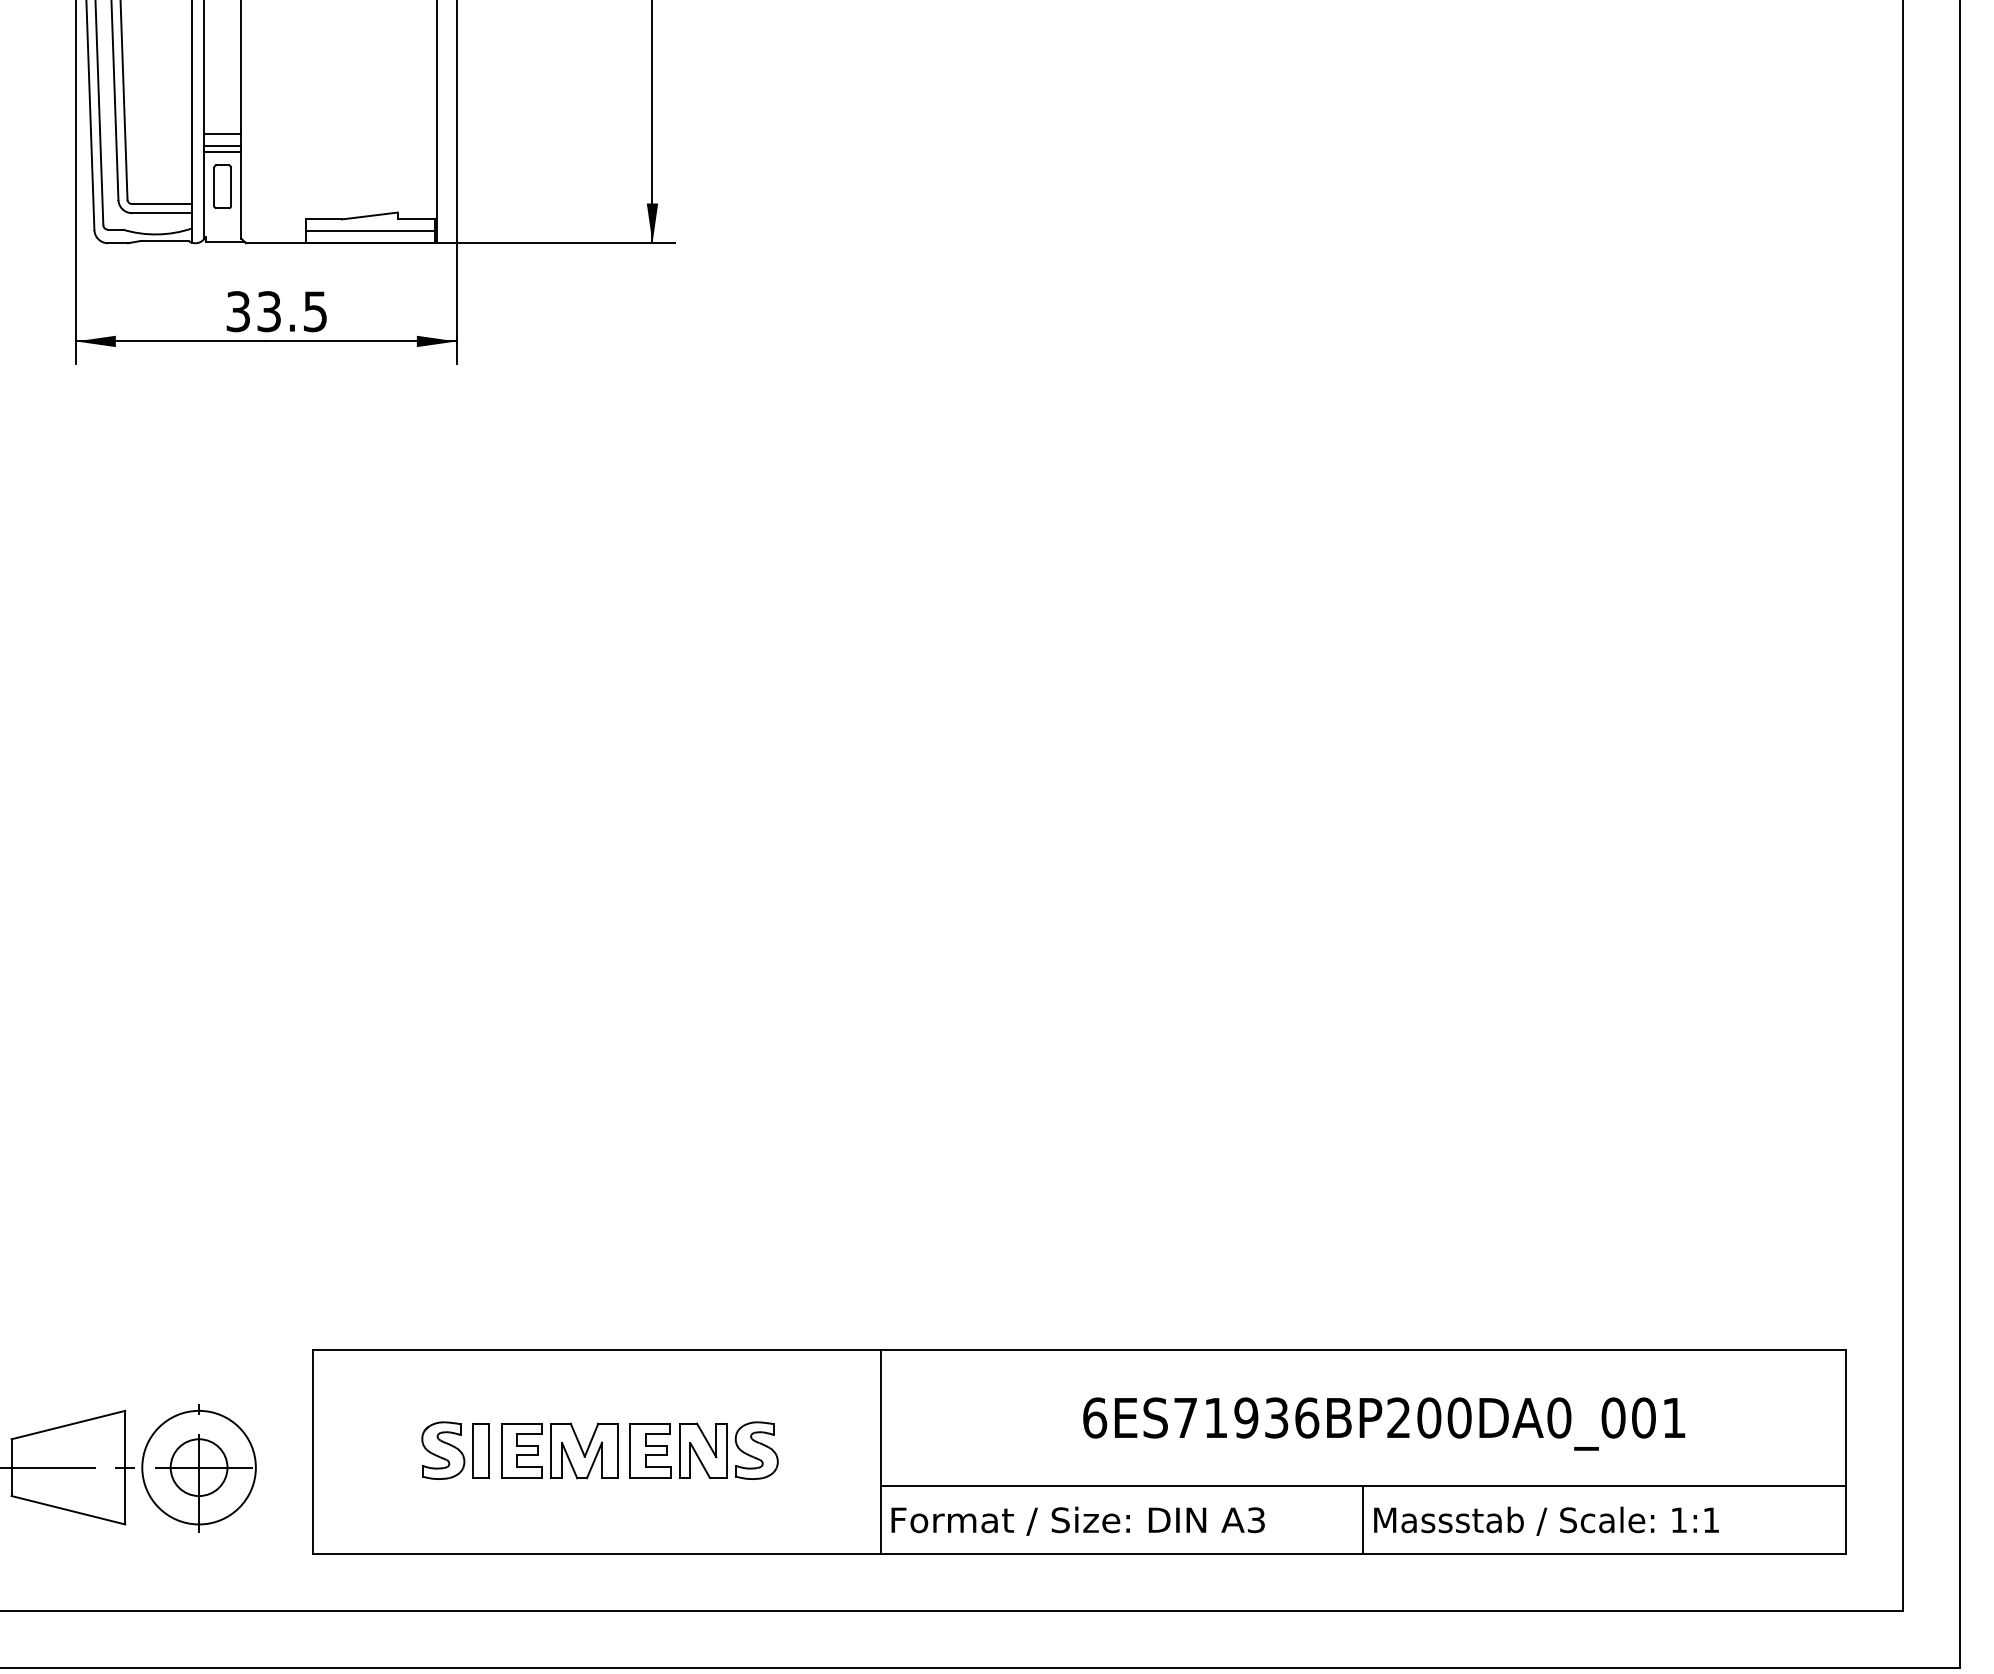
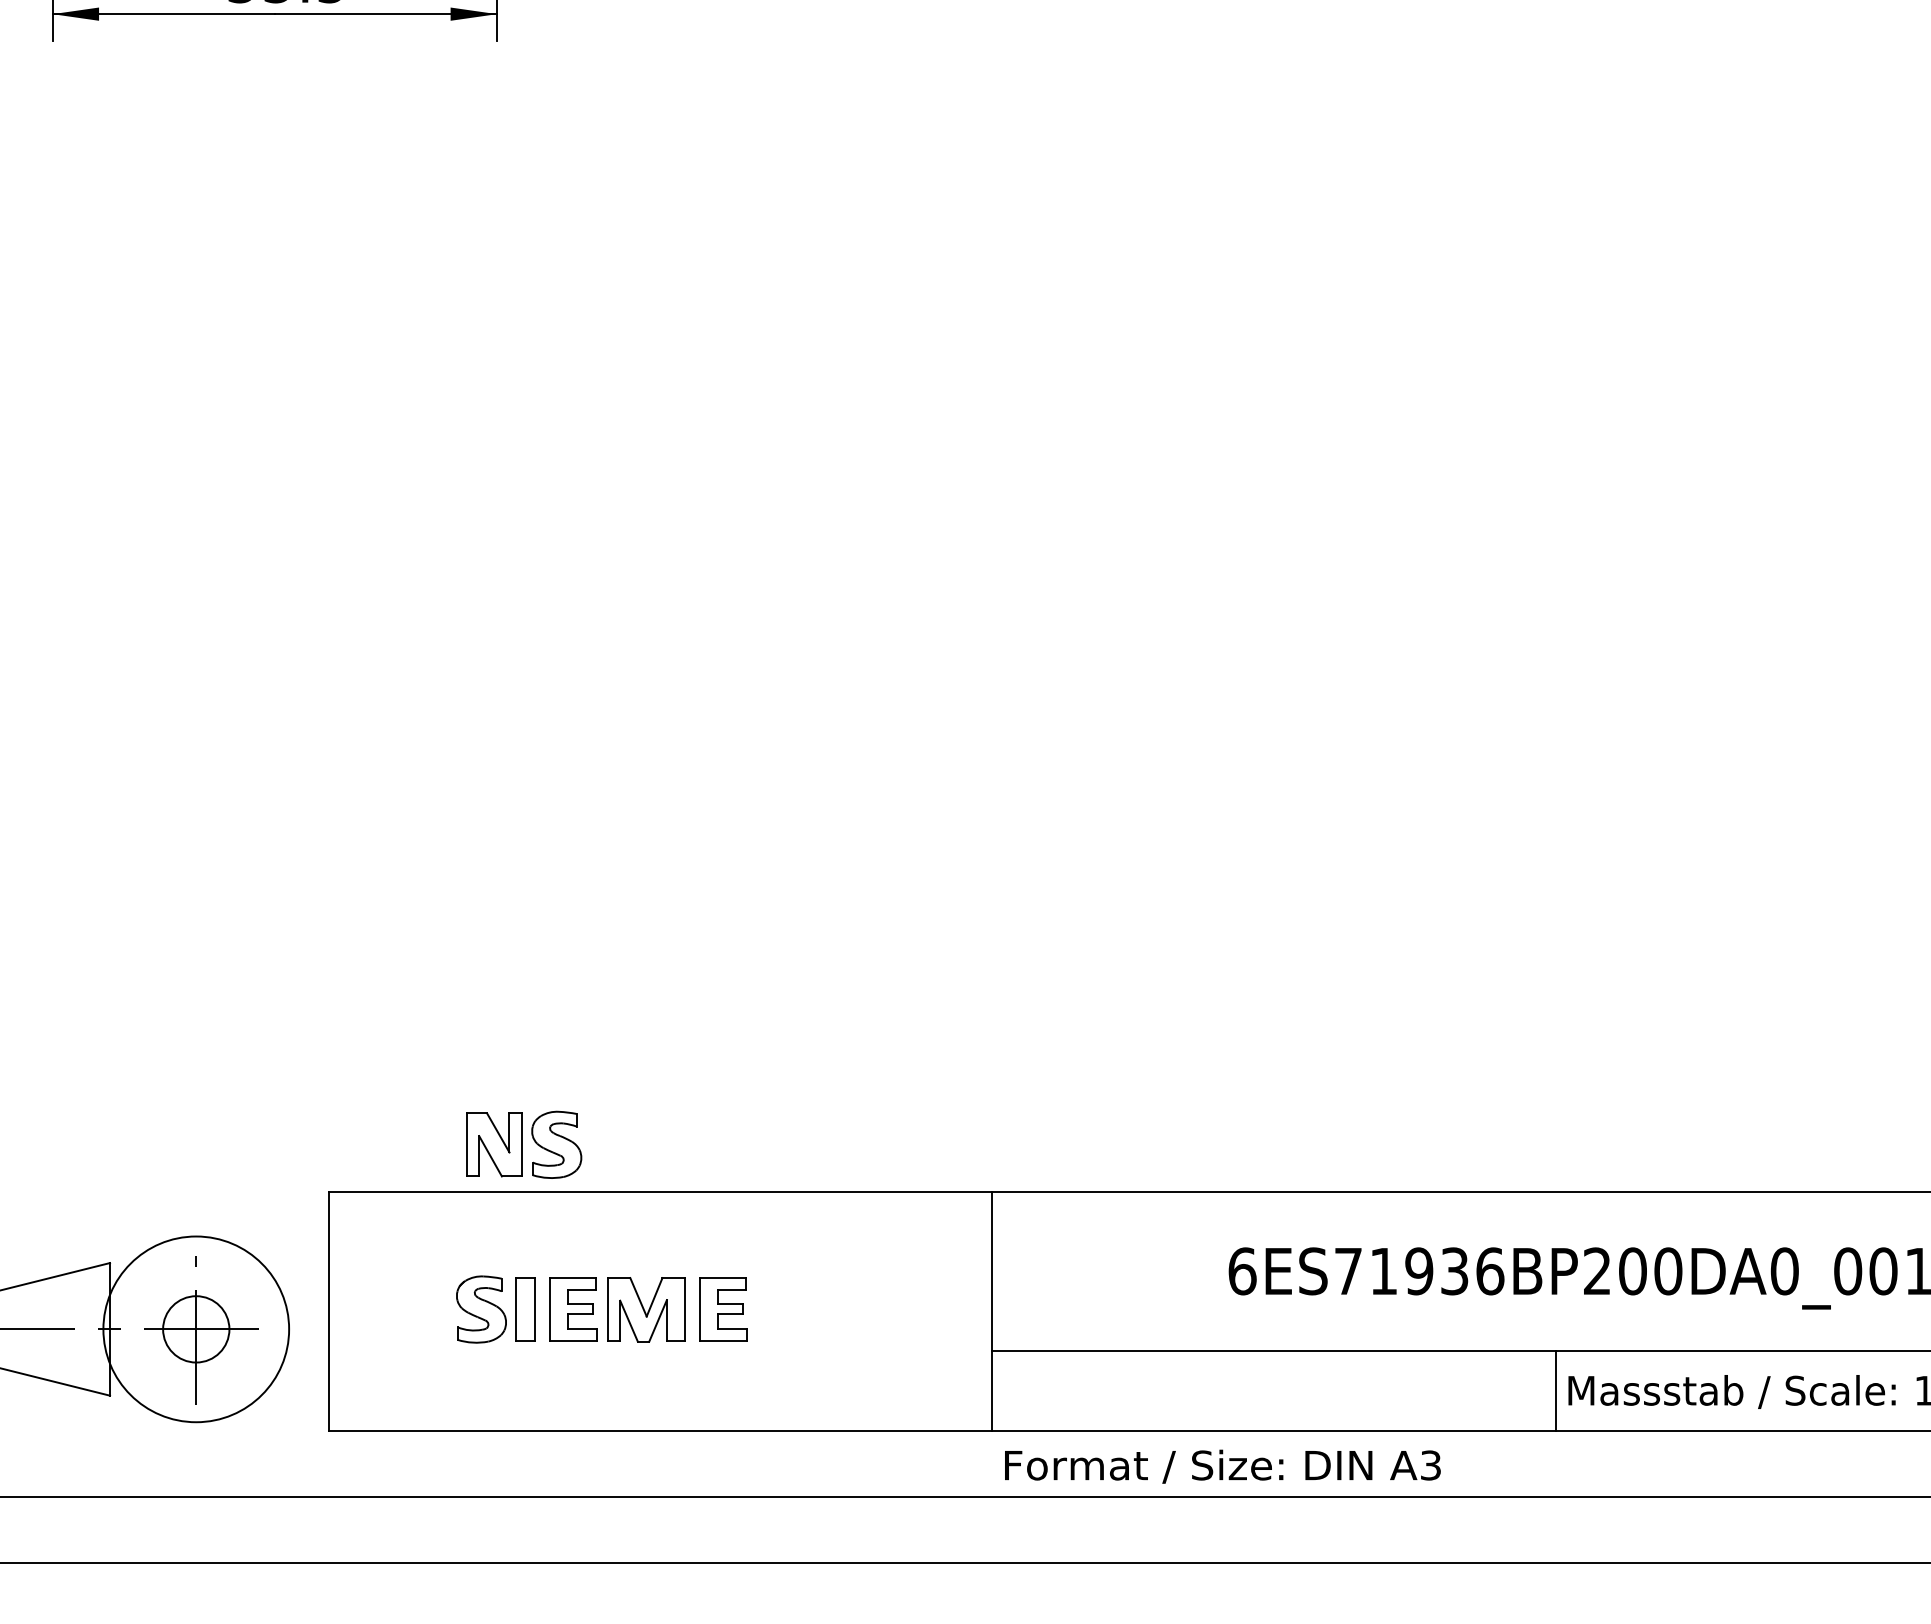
part: (728, 1450) -> (523, 1144), moved
circle: (198, 1467) -> (195, 1329), size x1.4
text: (1077, 1520) -> (1222, 1465), moved

